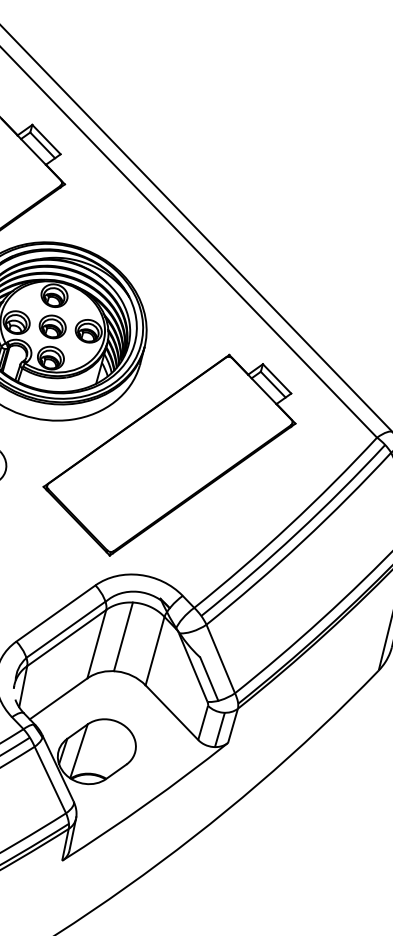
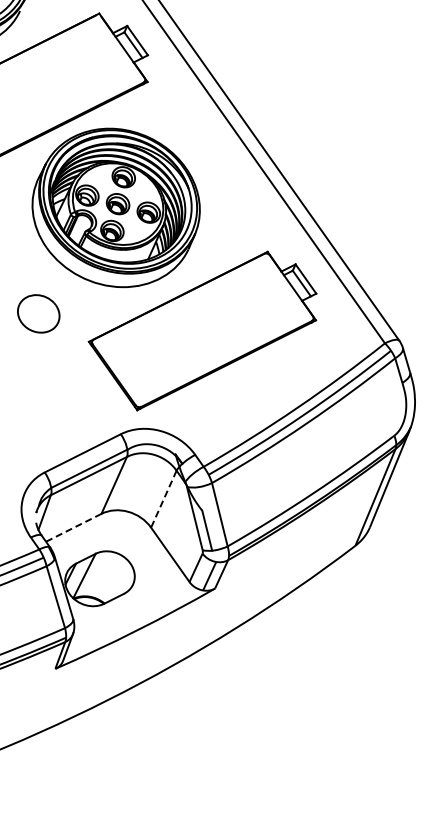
line: (123, 636) -> (138, 482), removed
line: (154, 651) -> (163, 499), solid -> dashed
line: (58, 699) -> (73, 528), solid -> dashed

